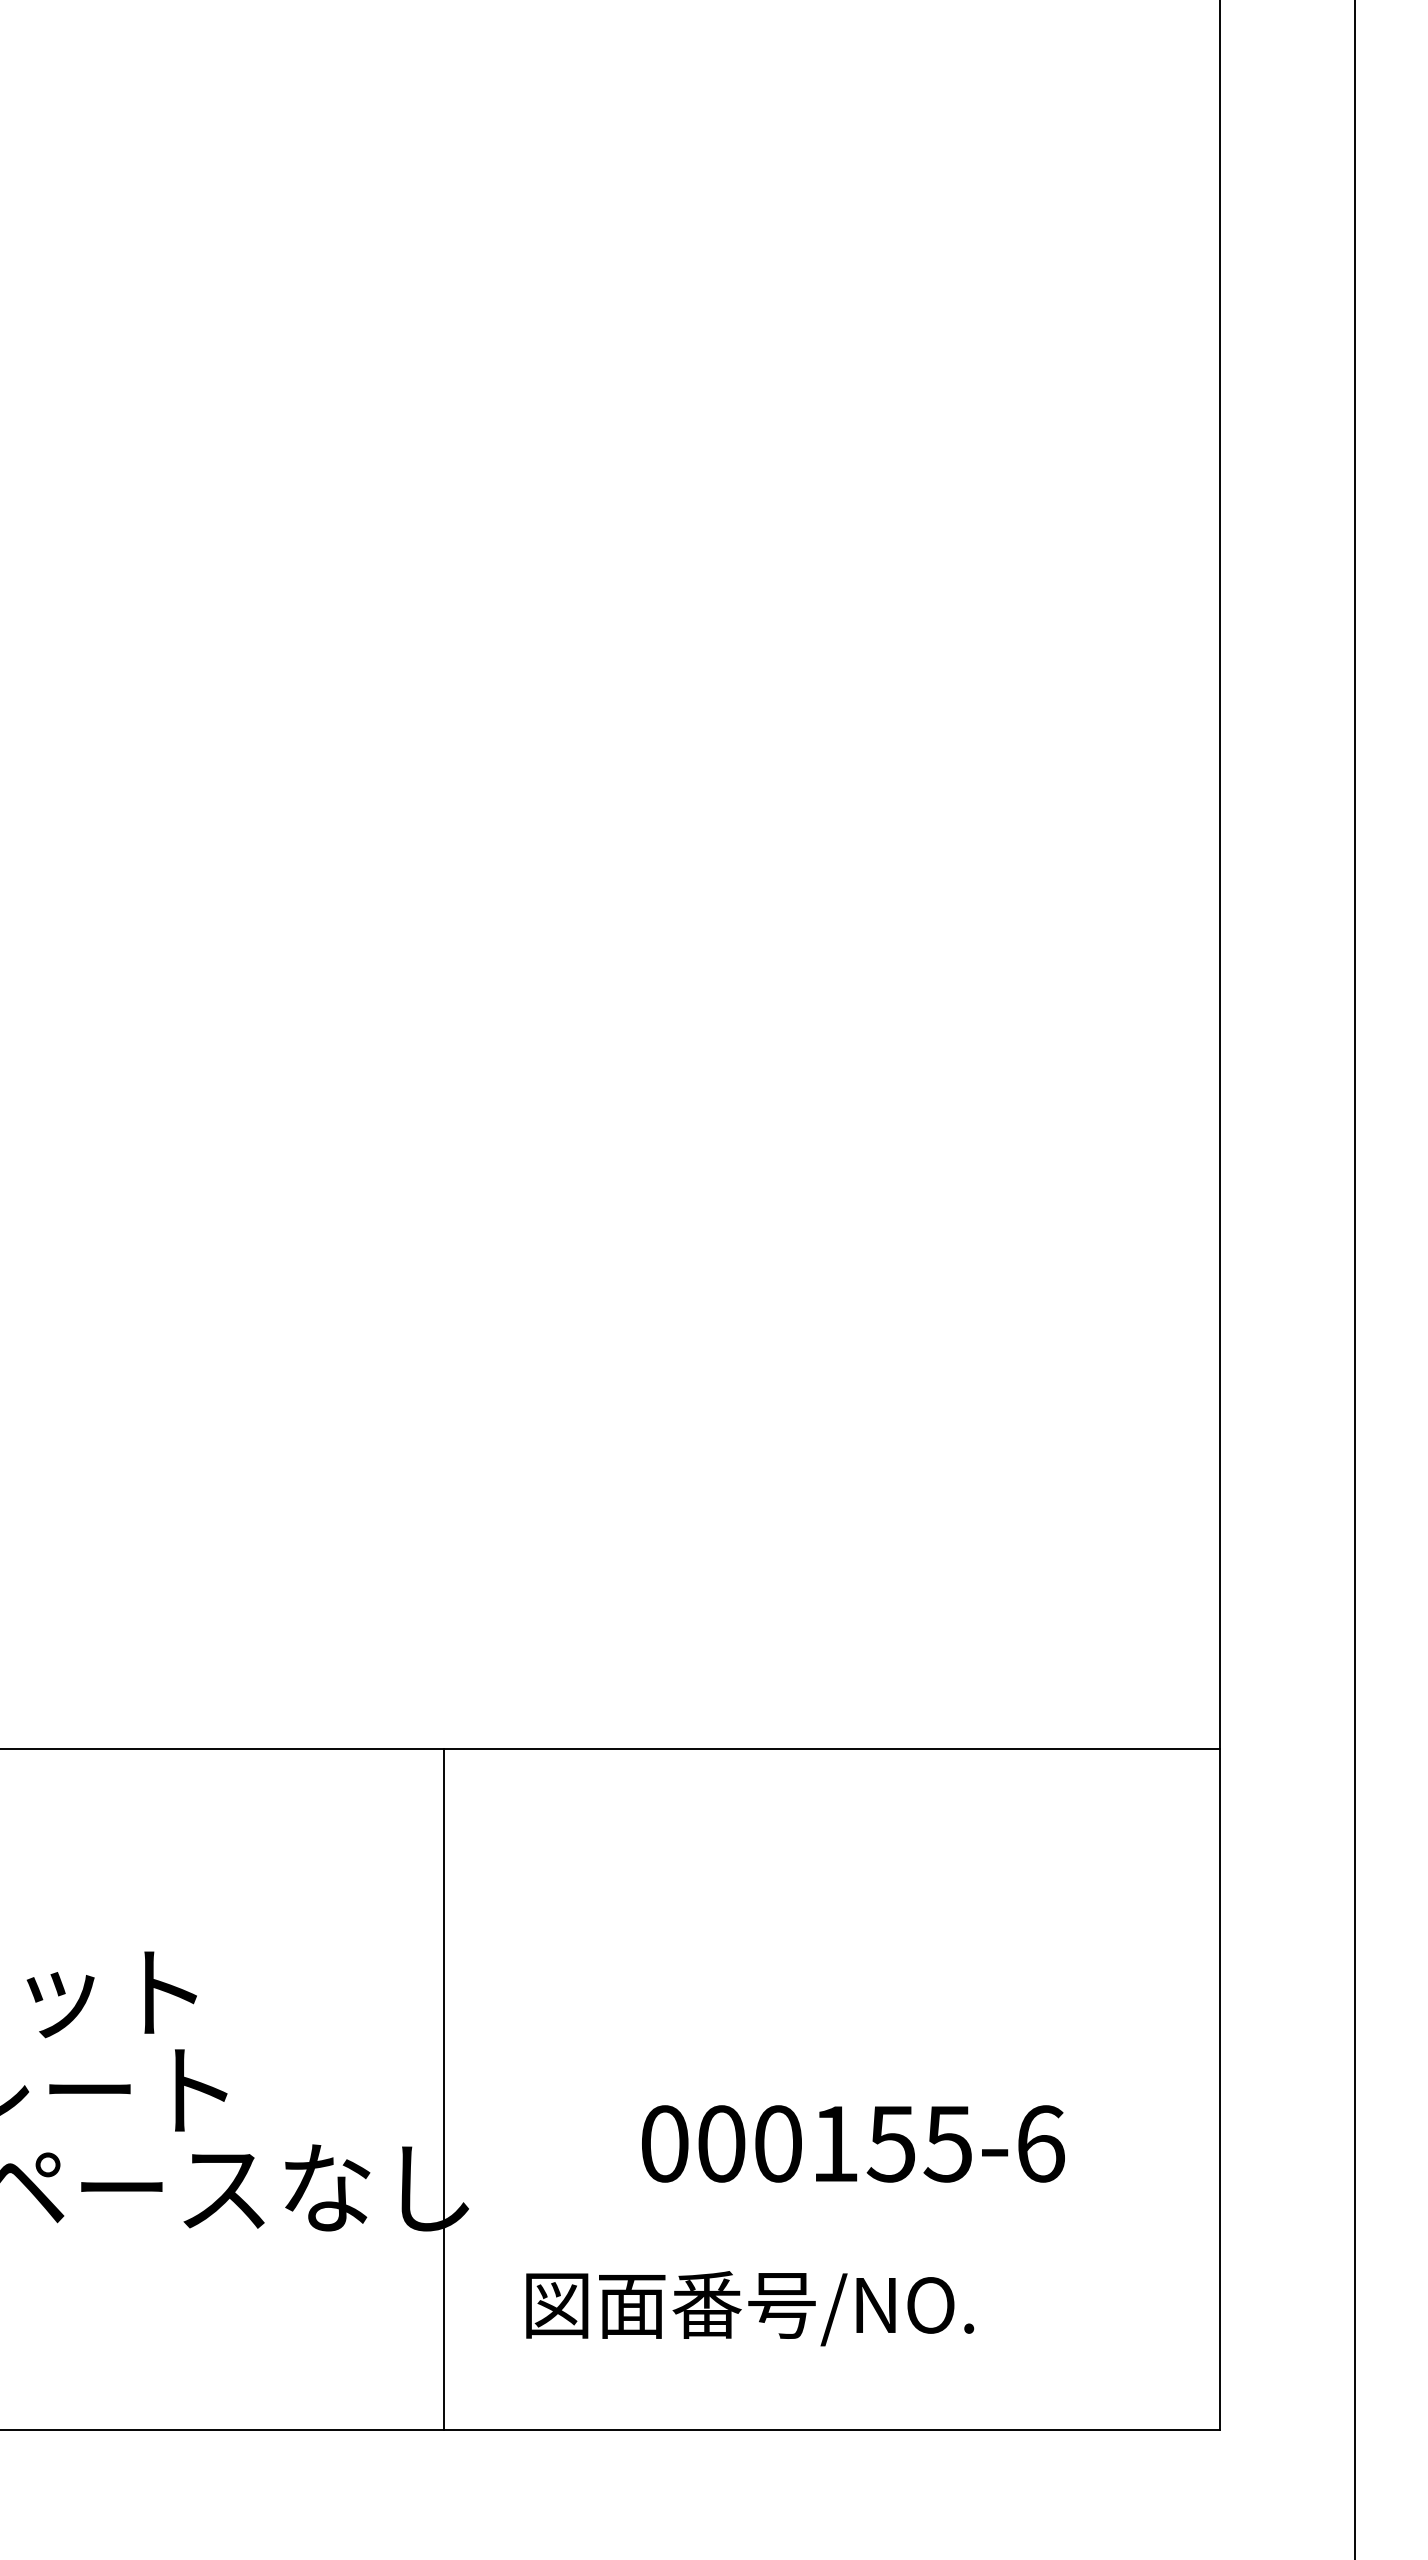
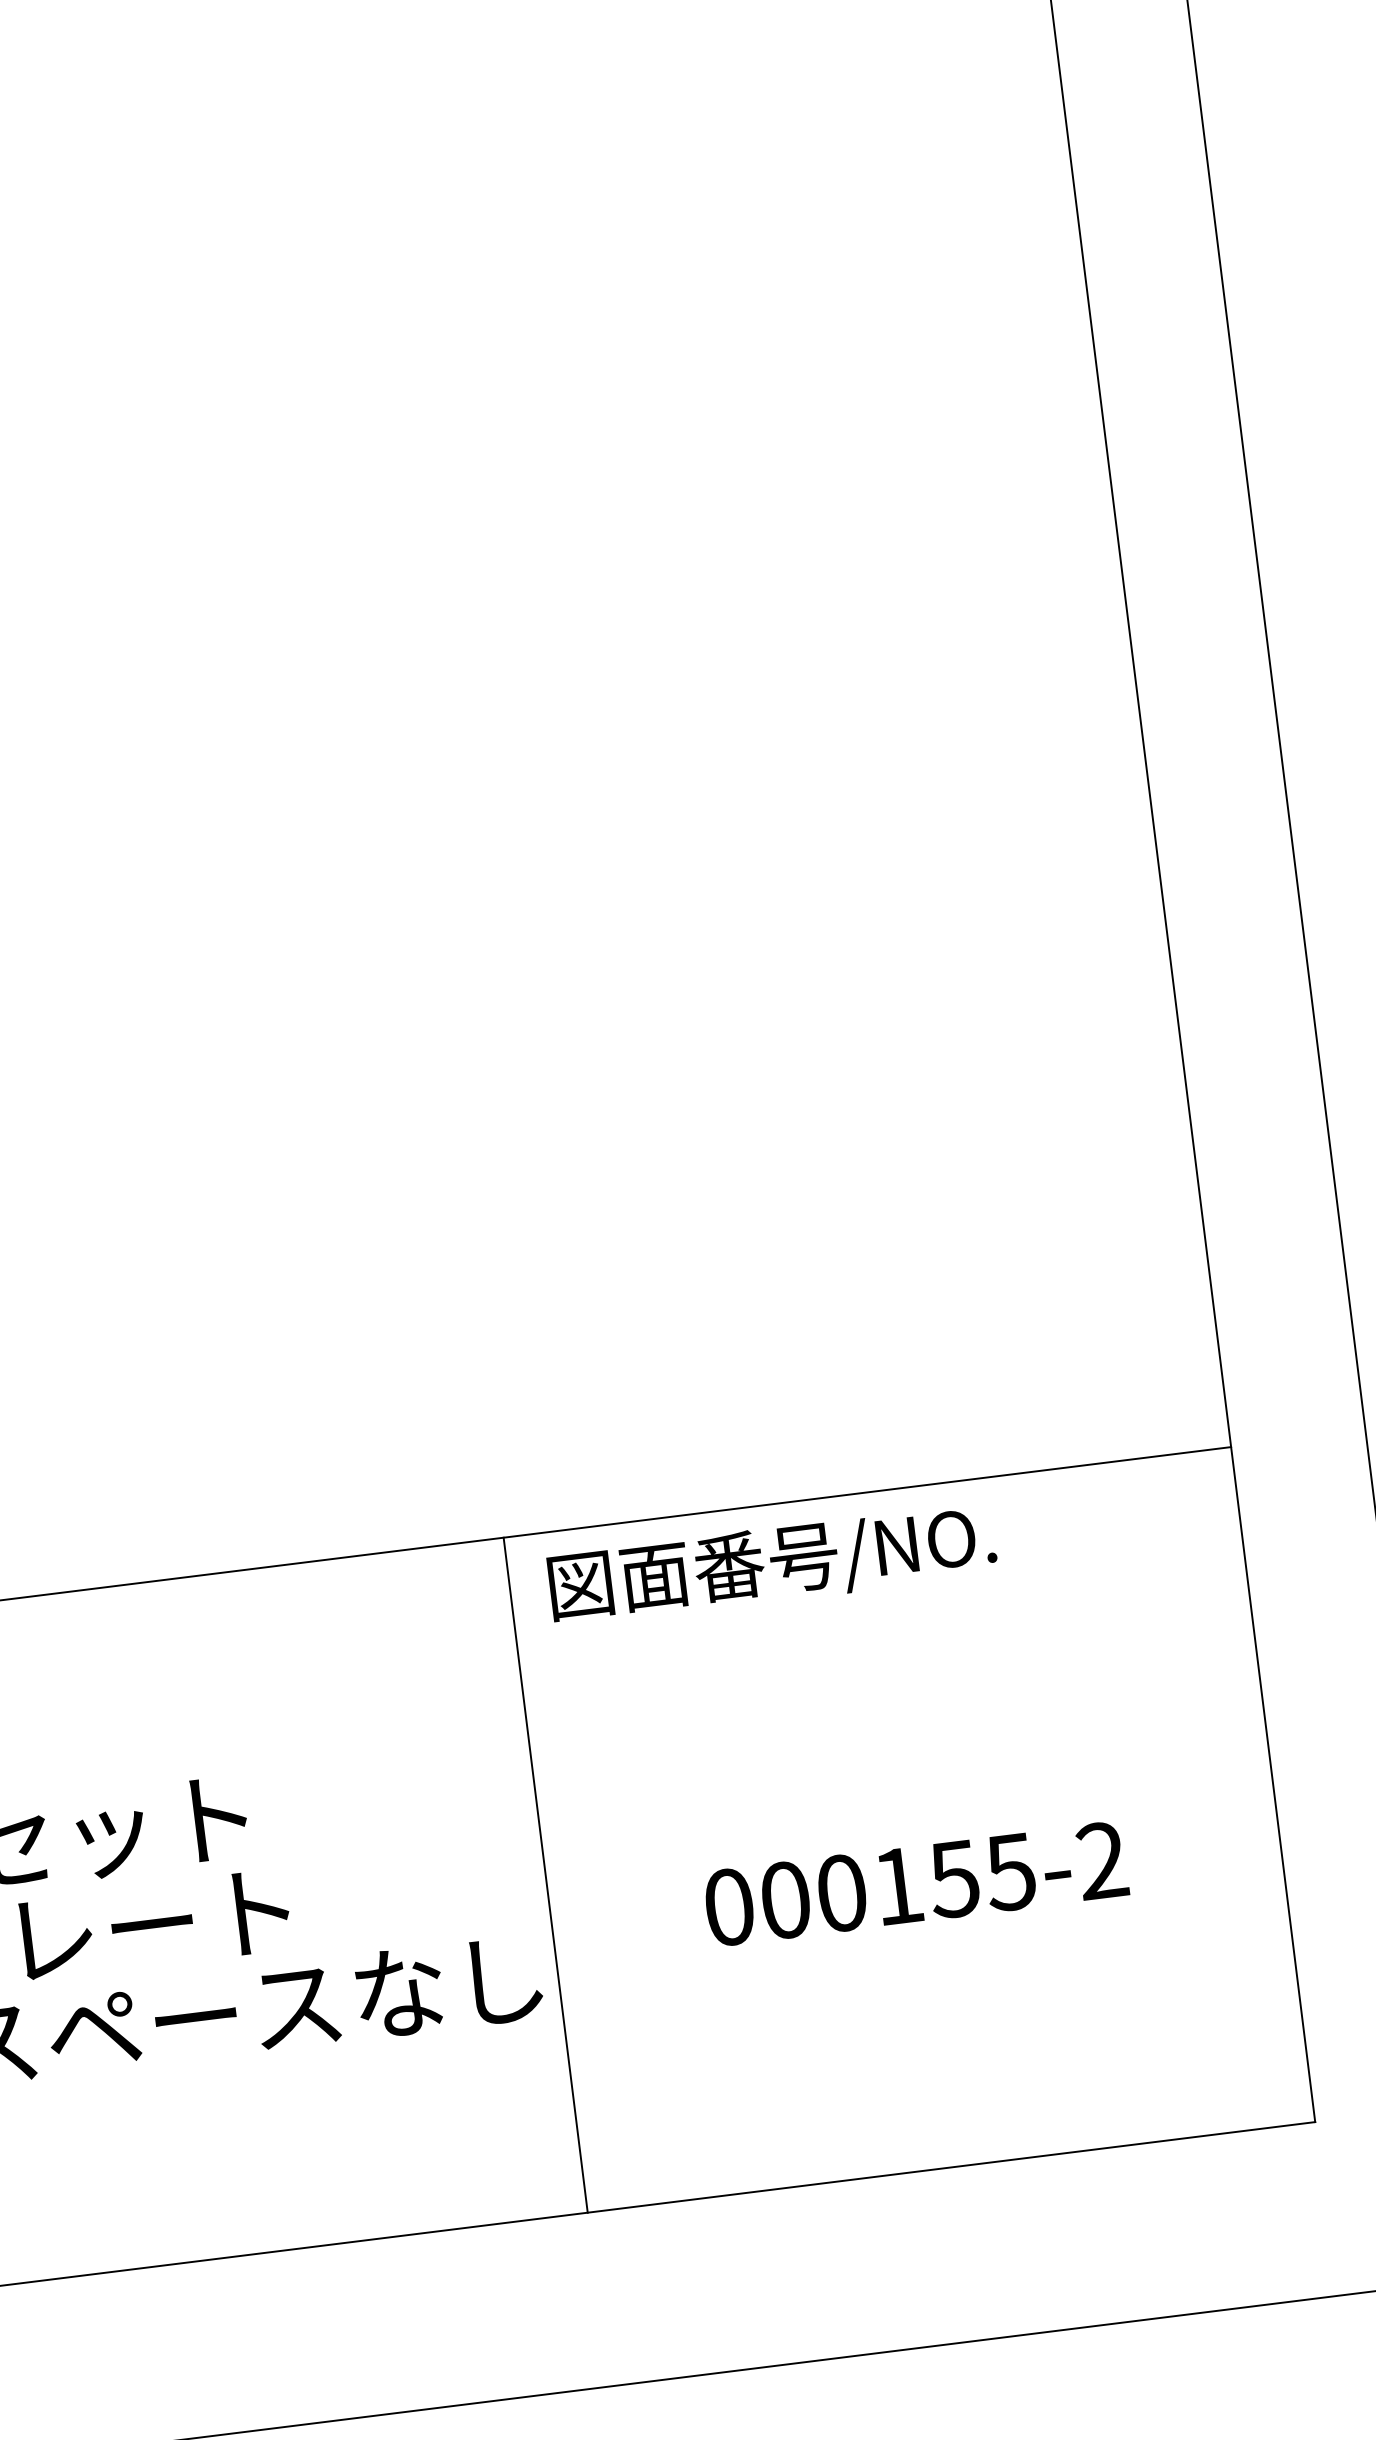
line: (443, 2089) -> (545, 1875), moved
text: (1040, 2143) -> (1102, 1860), 000155-6 -> 000155-2
text: (750, 2308) -> (772, 1564), moved

